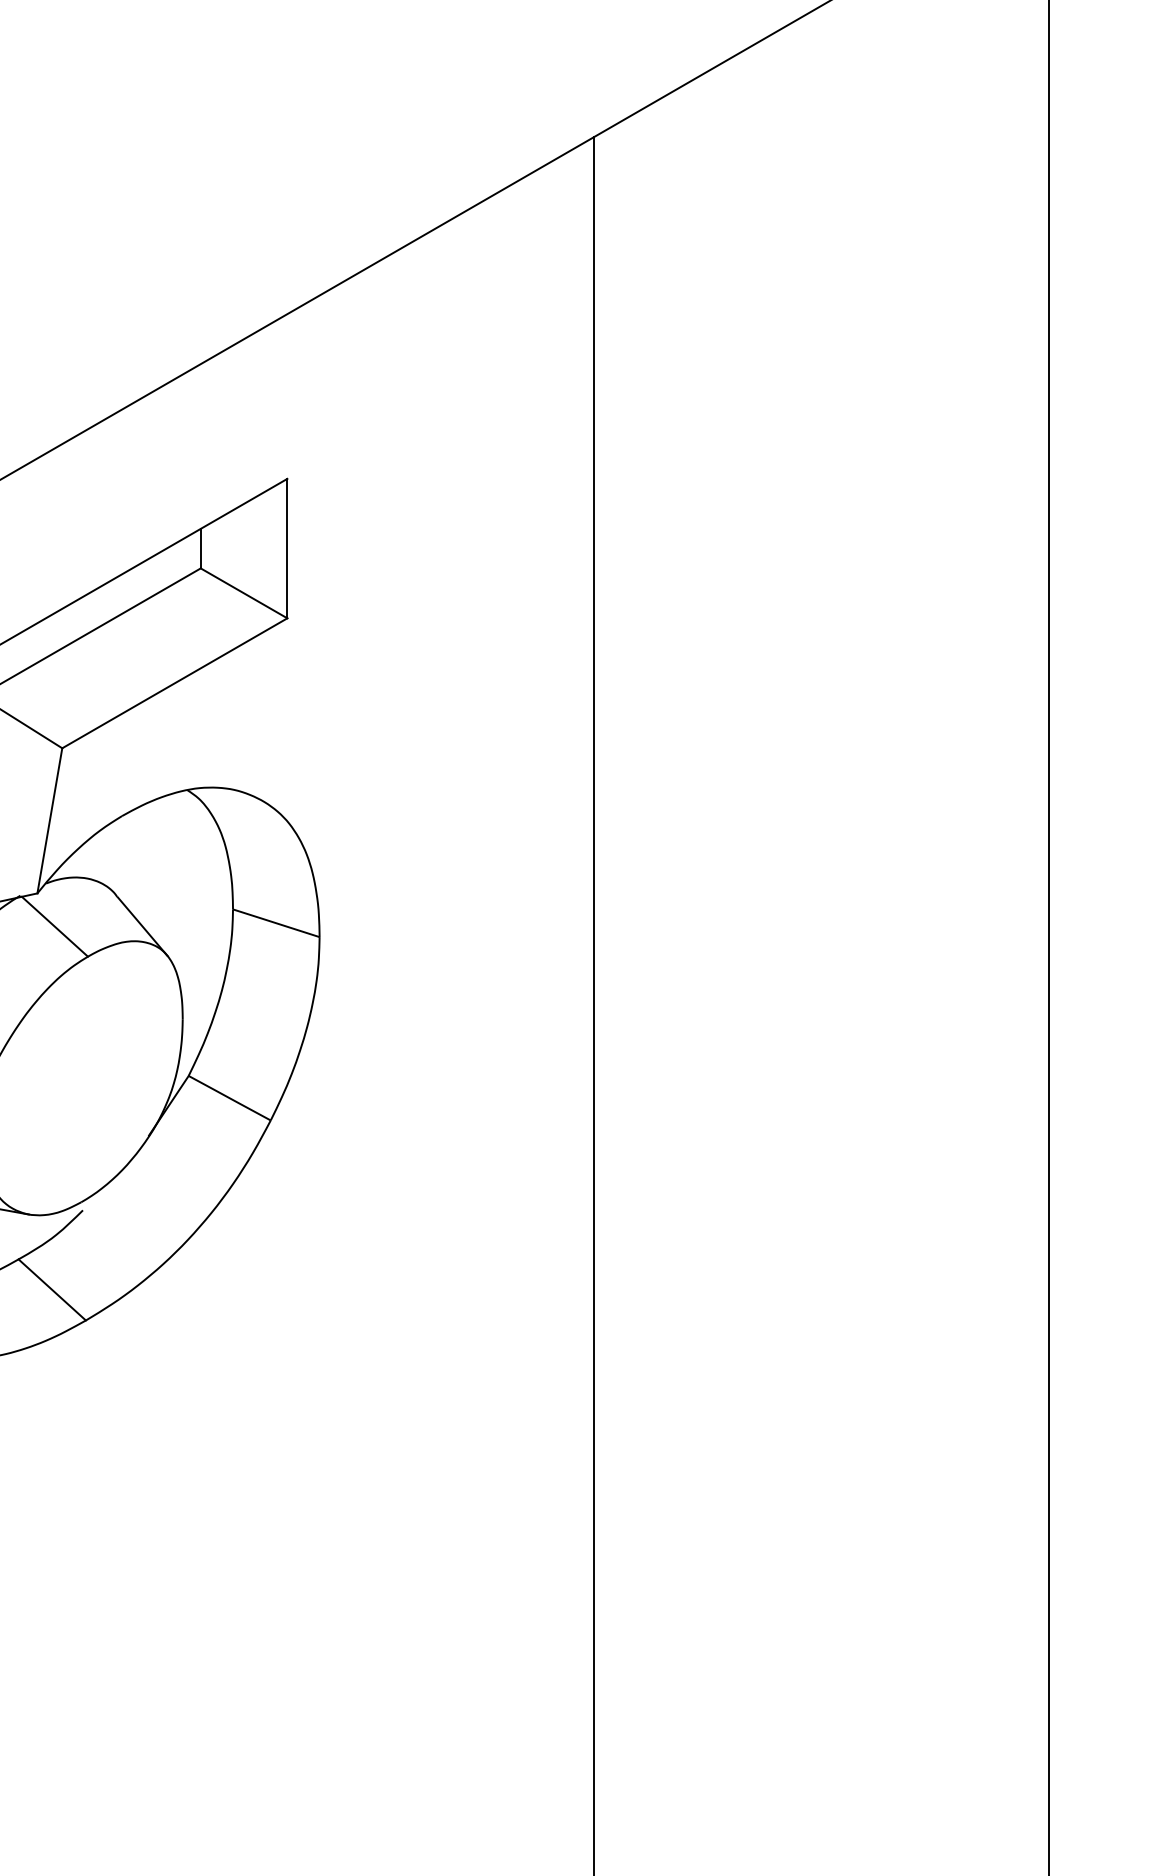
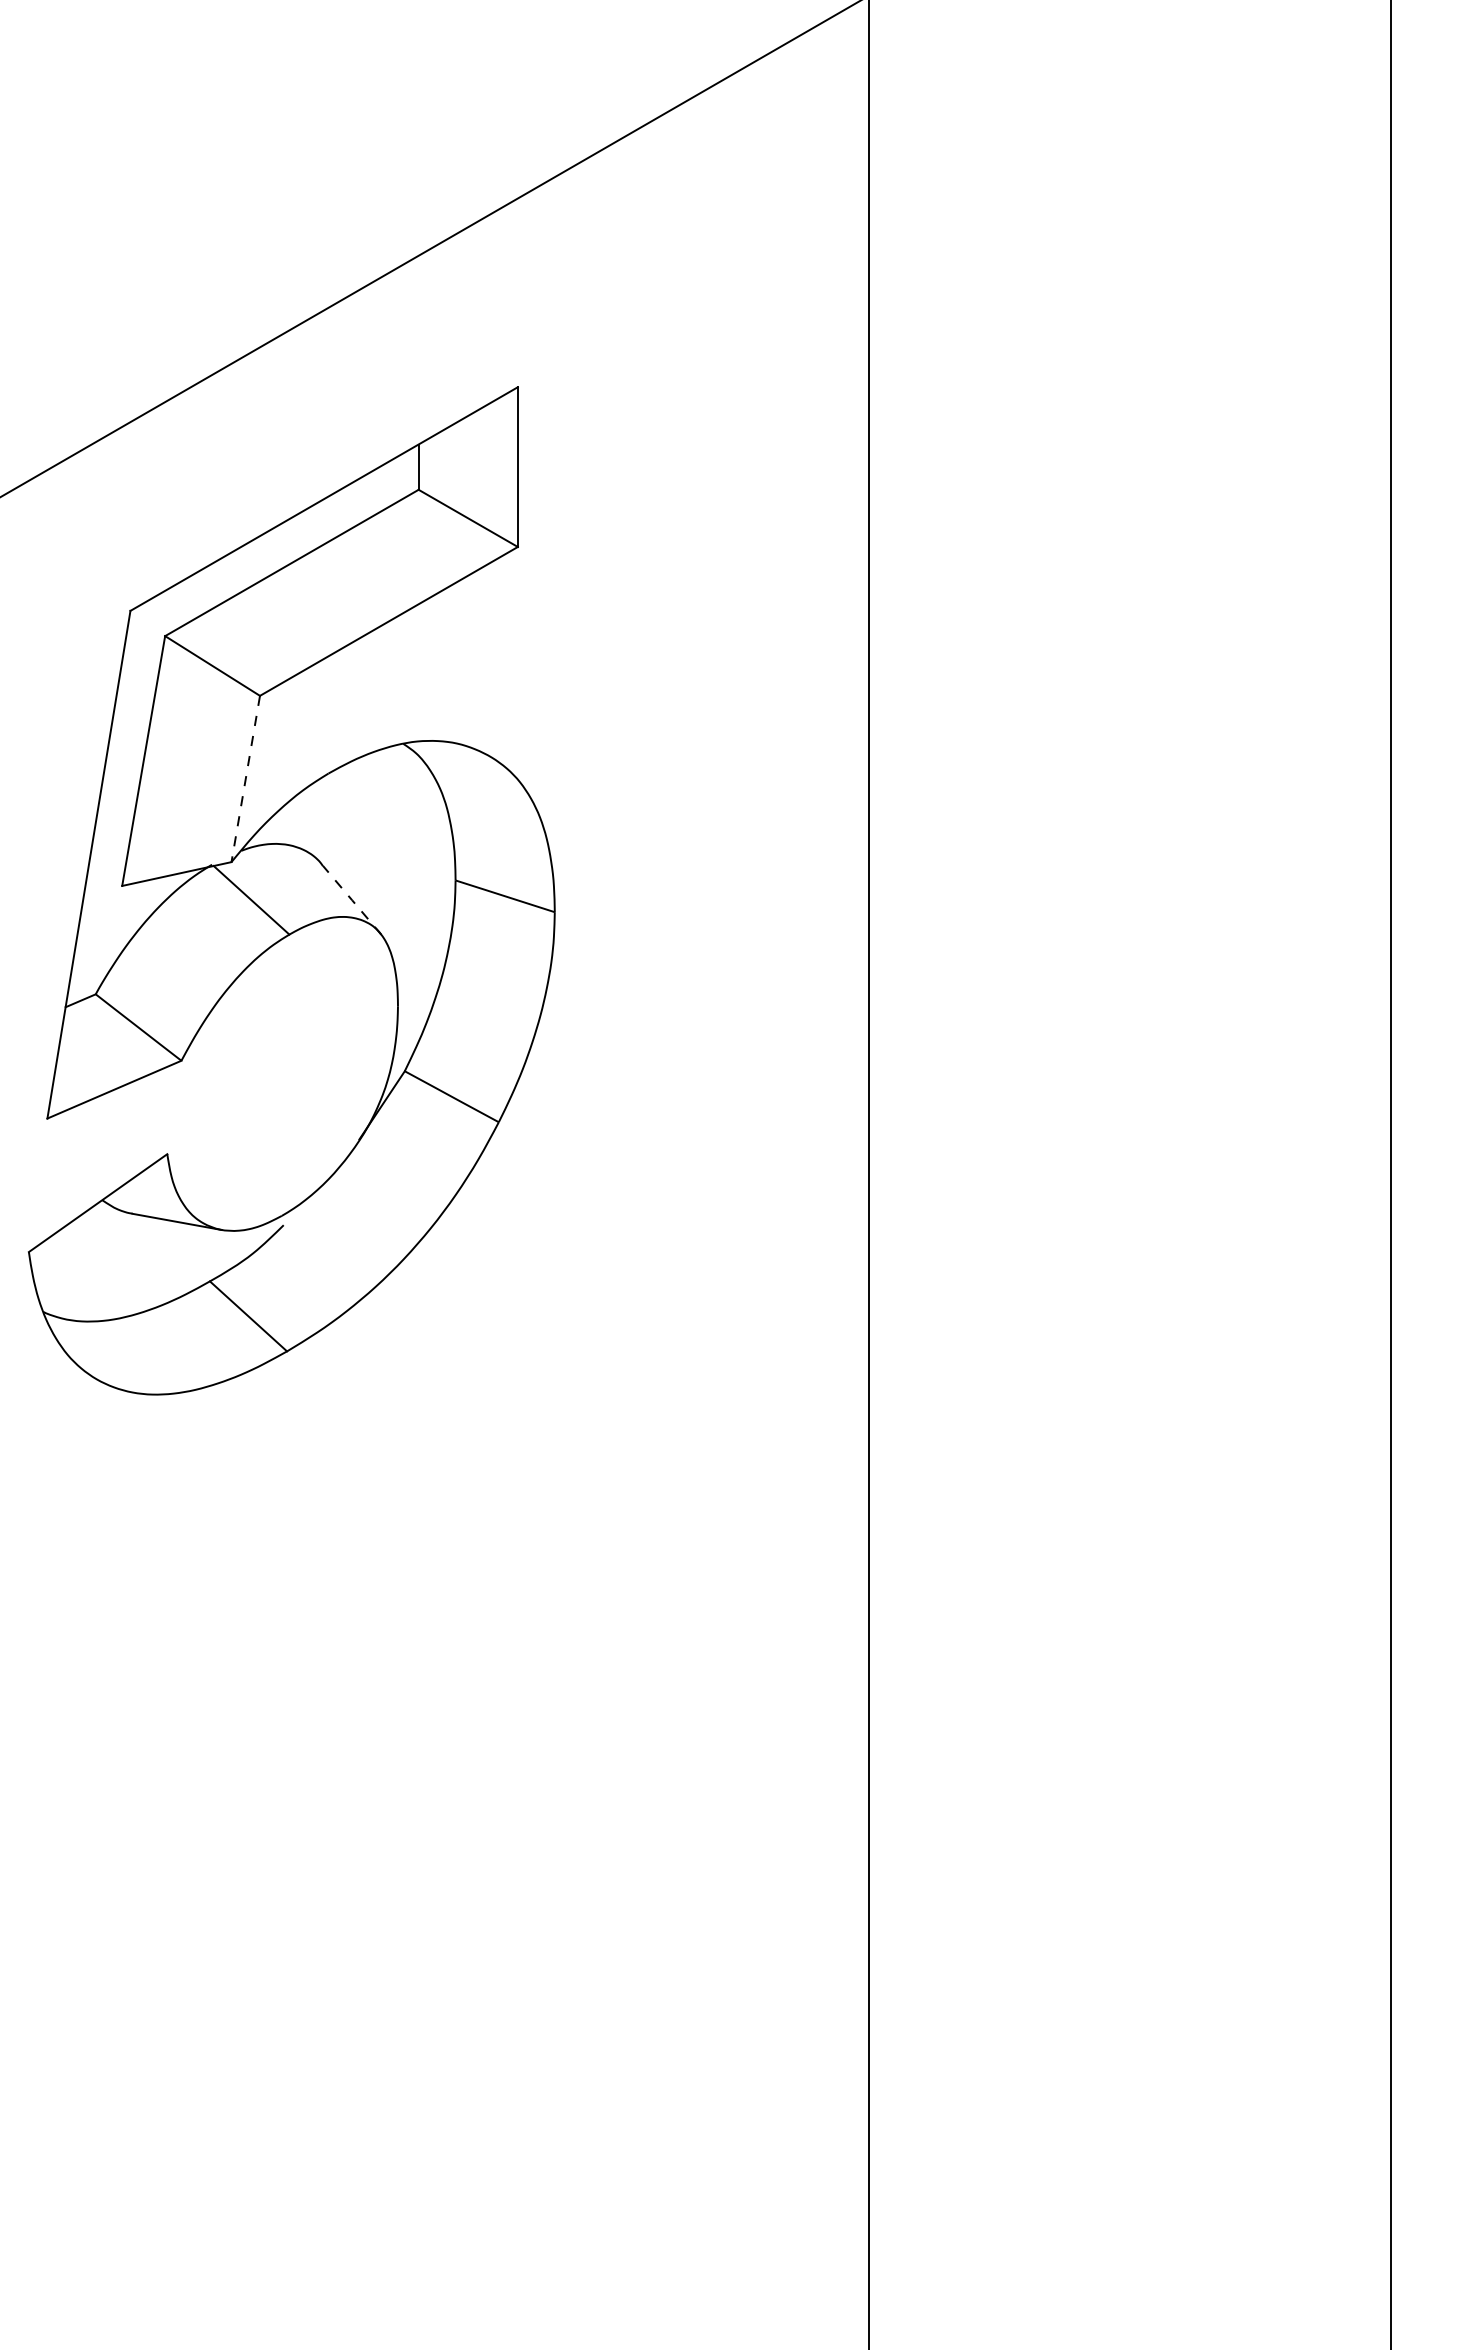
line: (49, 821) -> (245, 779), solid -> dashed
line: (143, 926) -> (352, 900), solid -> dashed

